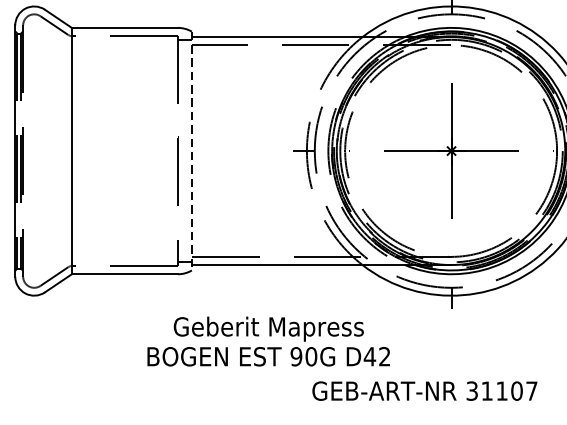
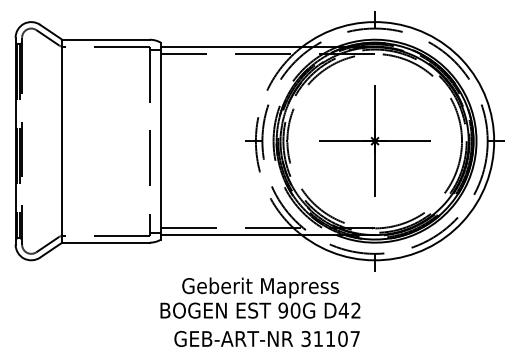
line: (192, 151) -> (161, 141), dashed -> solid
text: (268, 340) -> (260, 297), moved
text: (424, 390) -> (266, 338), moved

